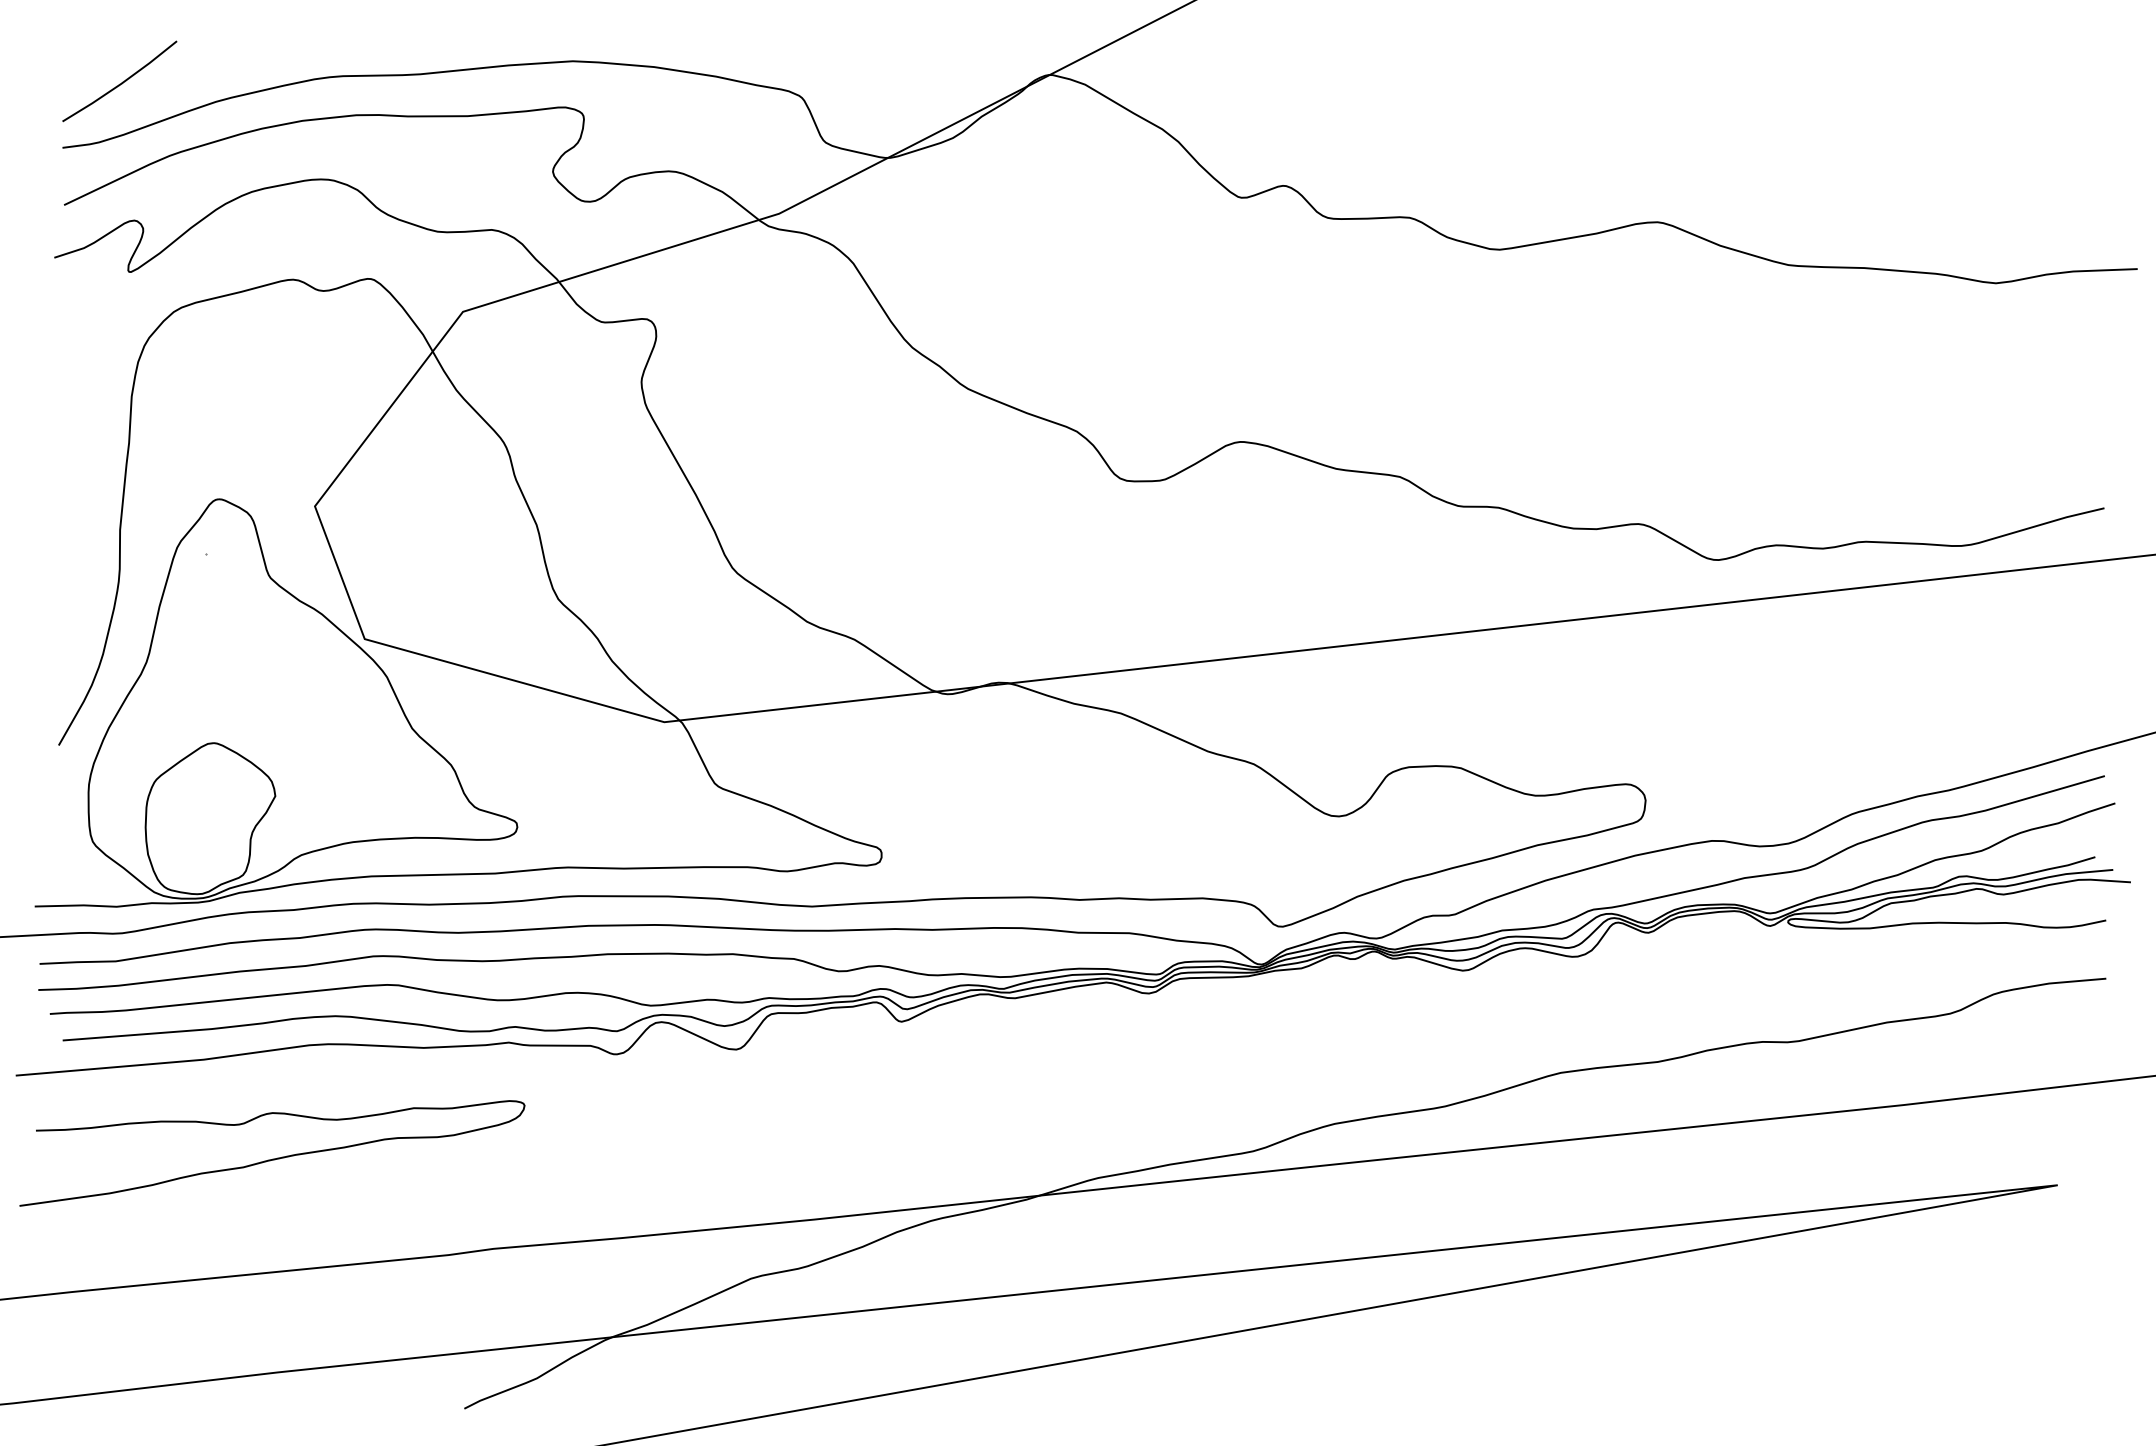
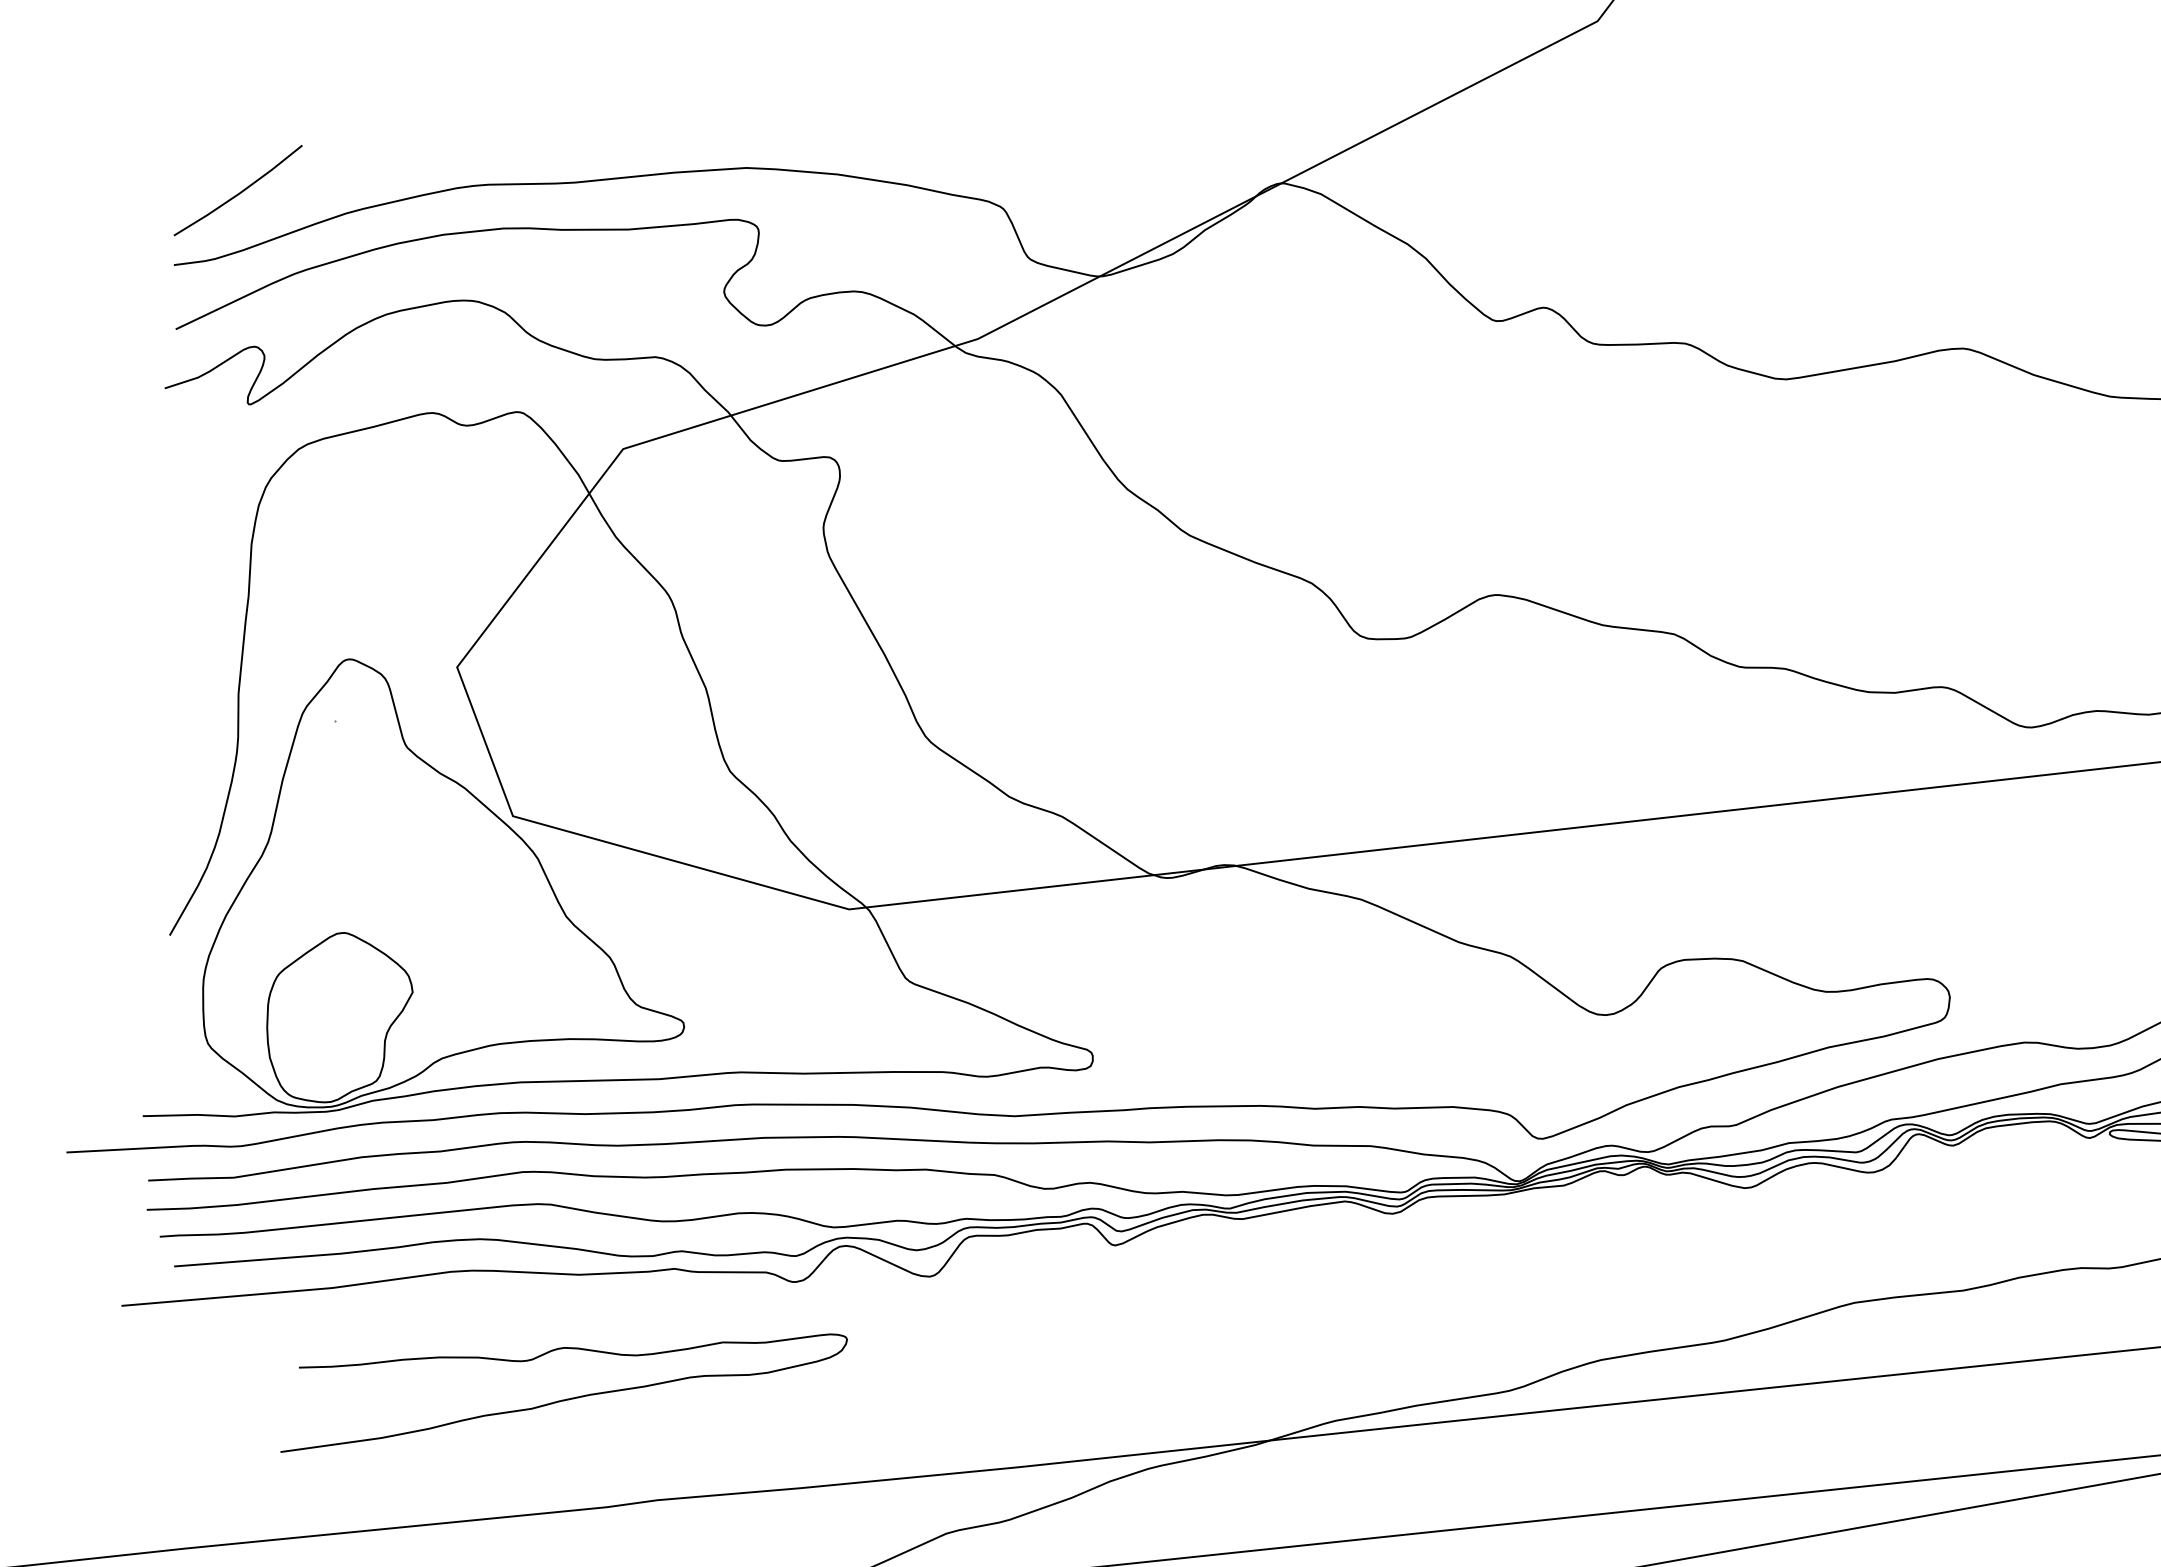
curve: (272, 1158) -> (564, 1398), moved

